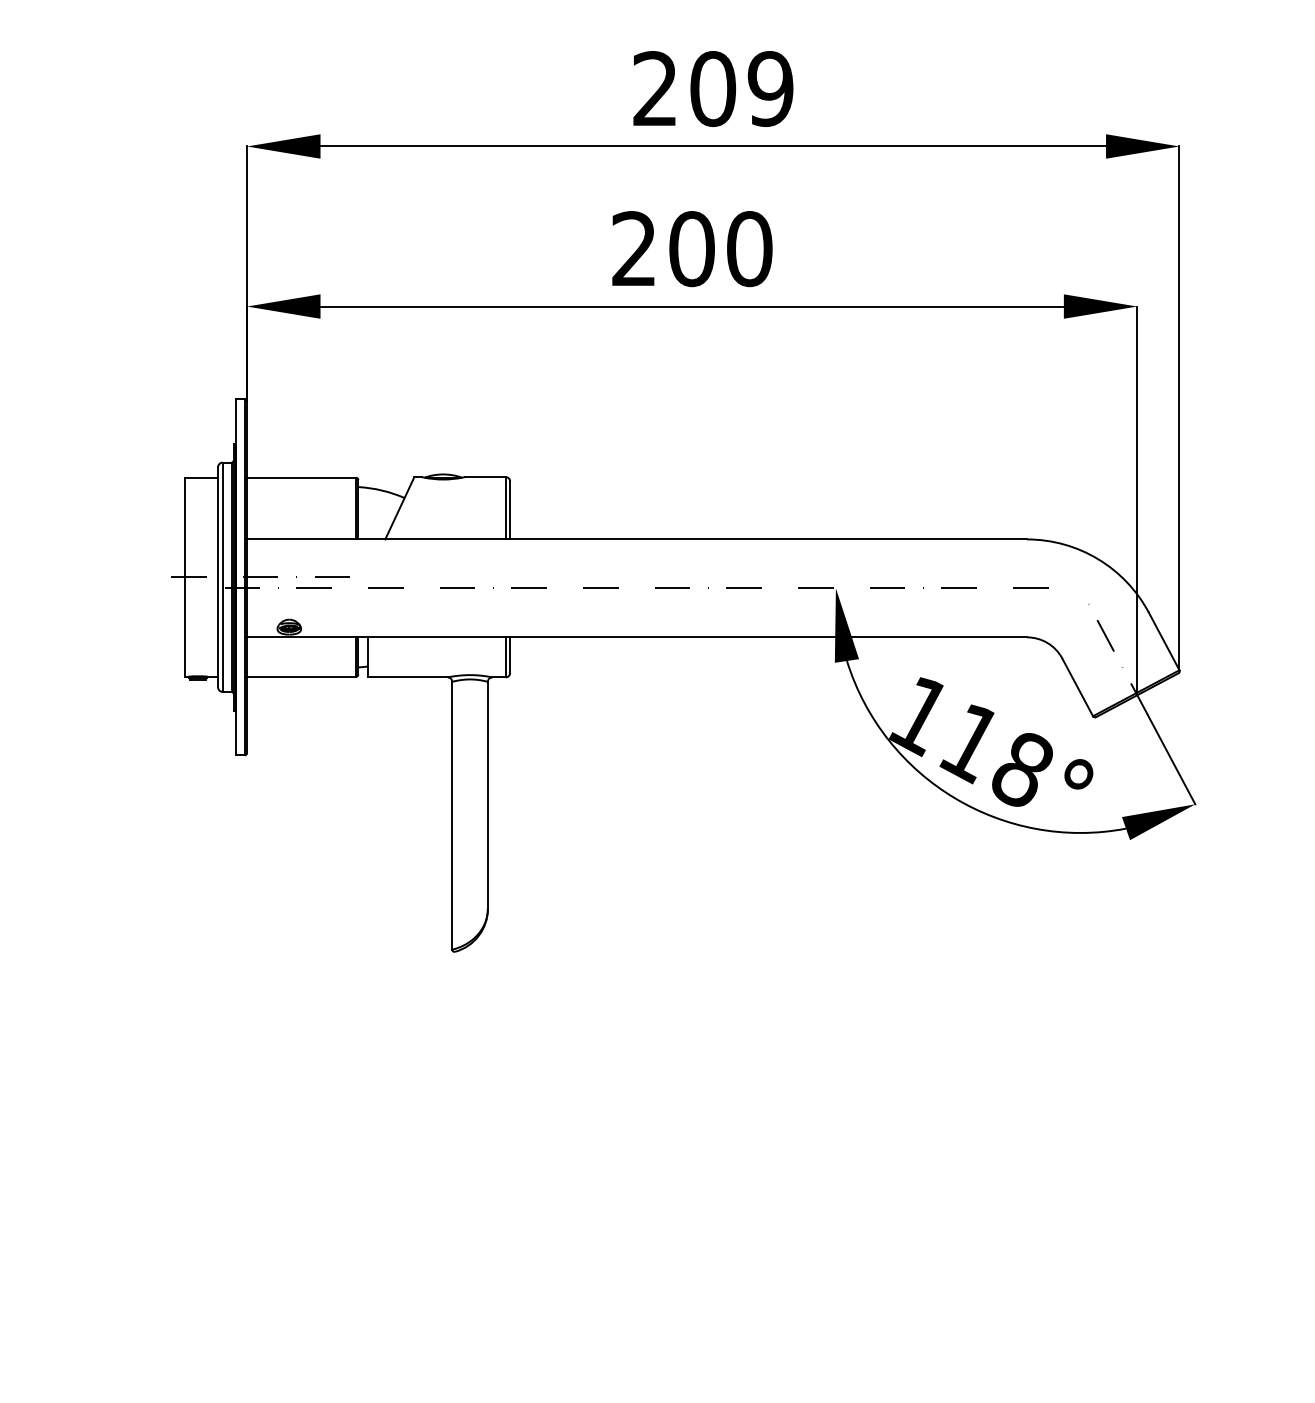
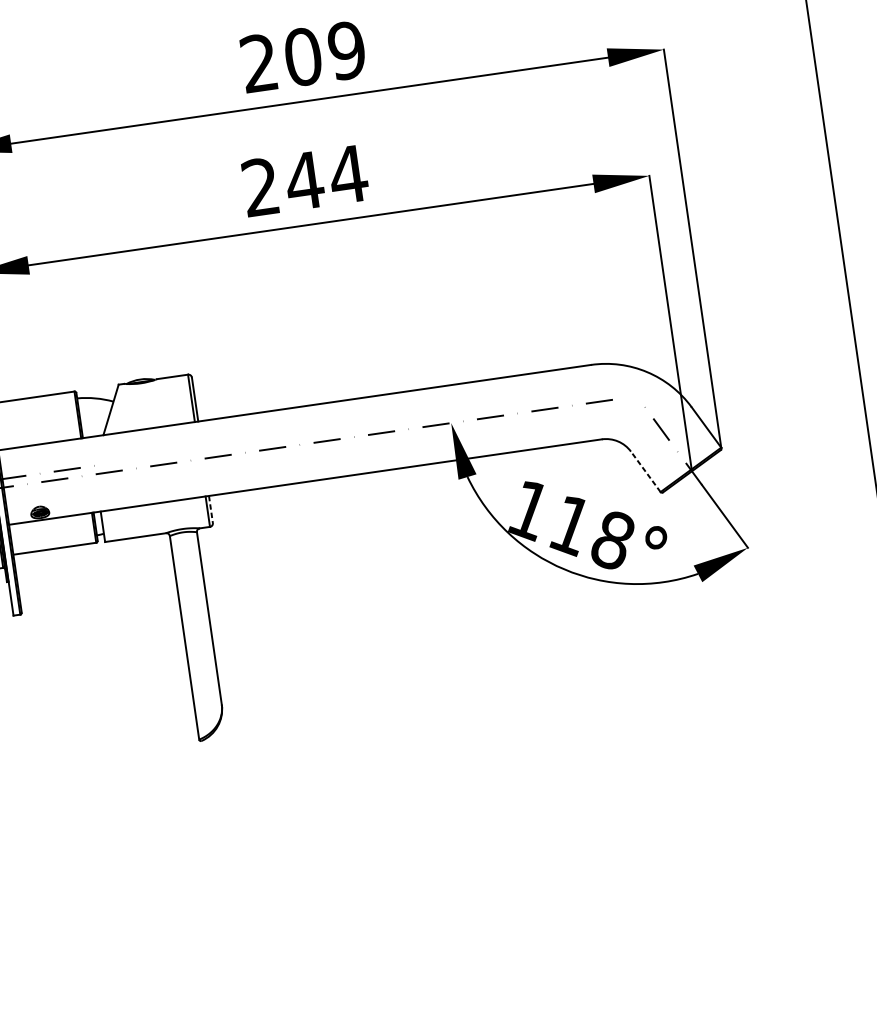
text: (720, 249) -> (326, 178), 200 -> 244
line: (510, 655) -> (211, 509), solid -> dashed
line: (1077, 687) -> (645, 471), solid -> dashed

